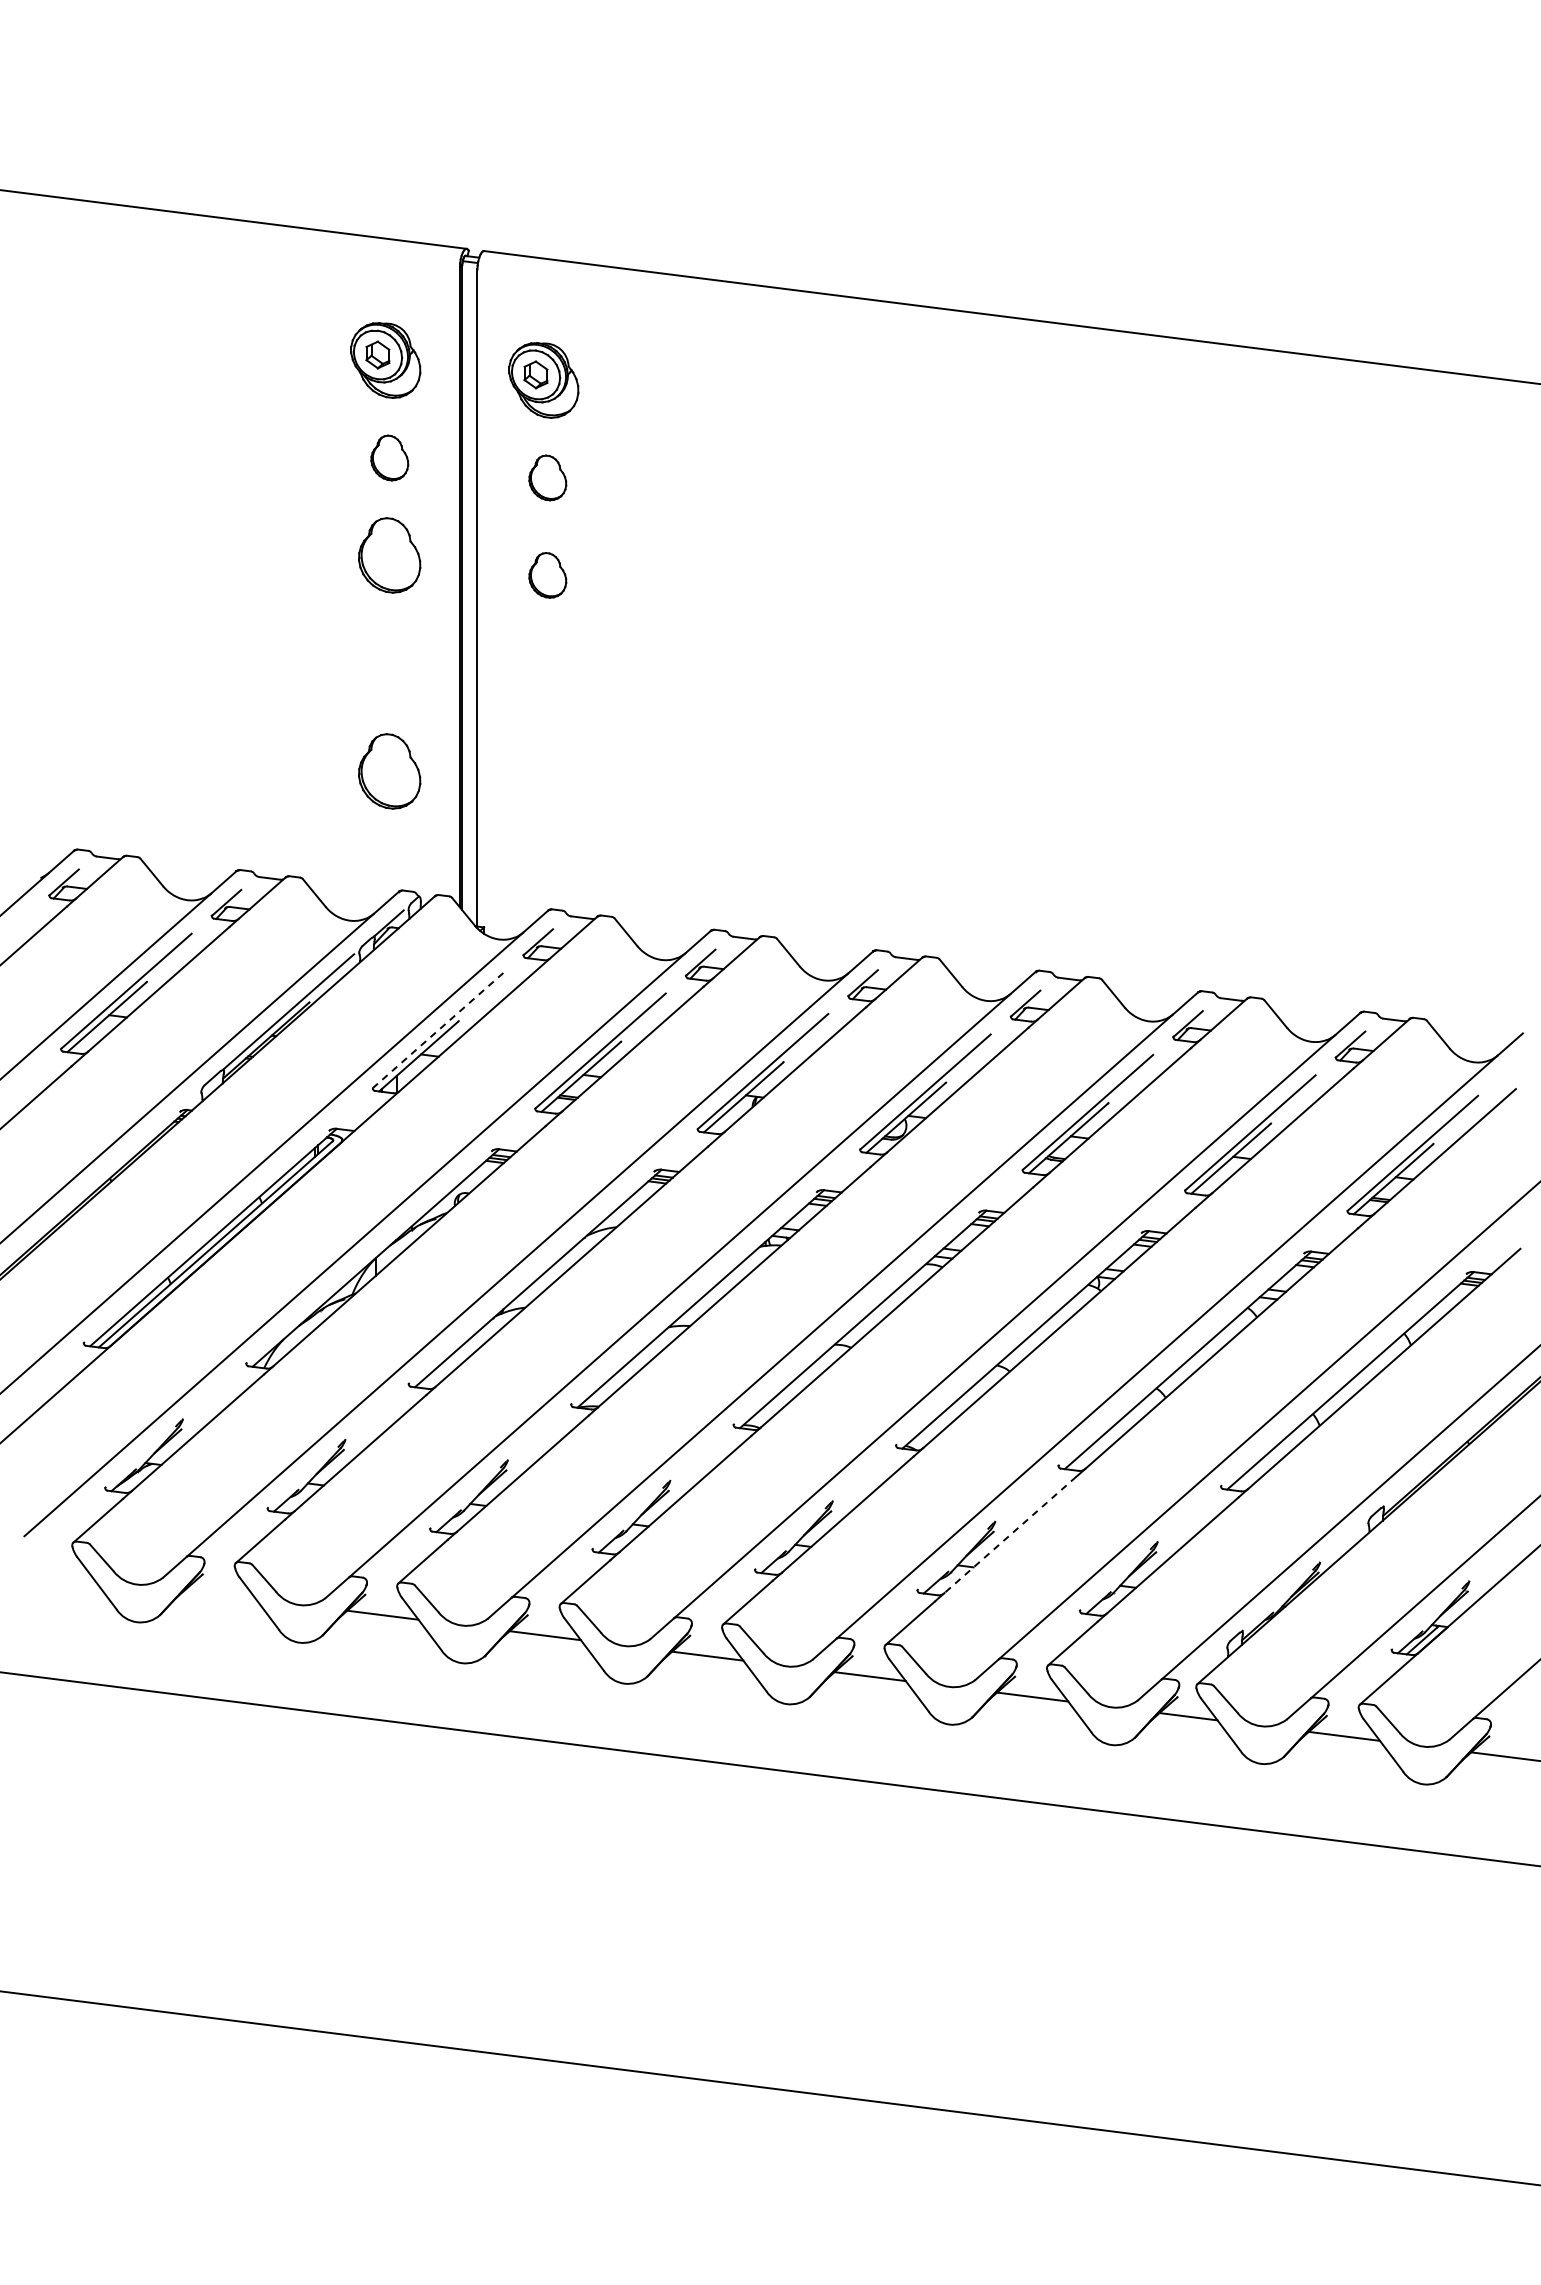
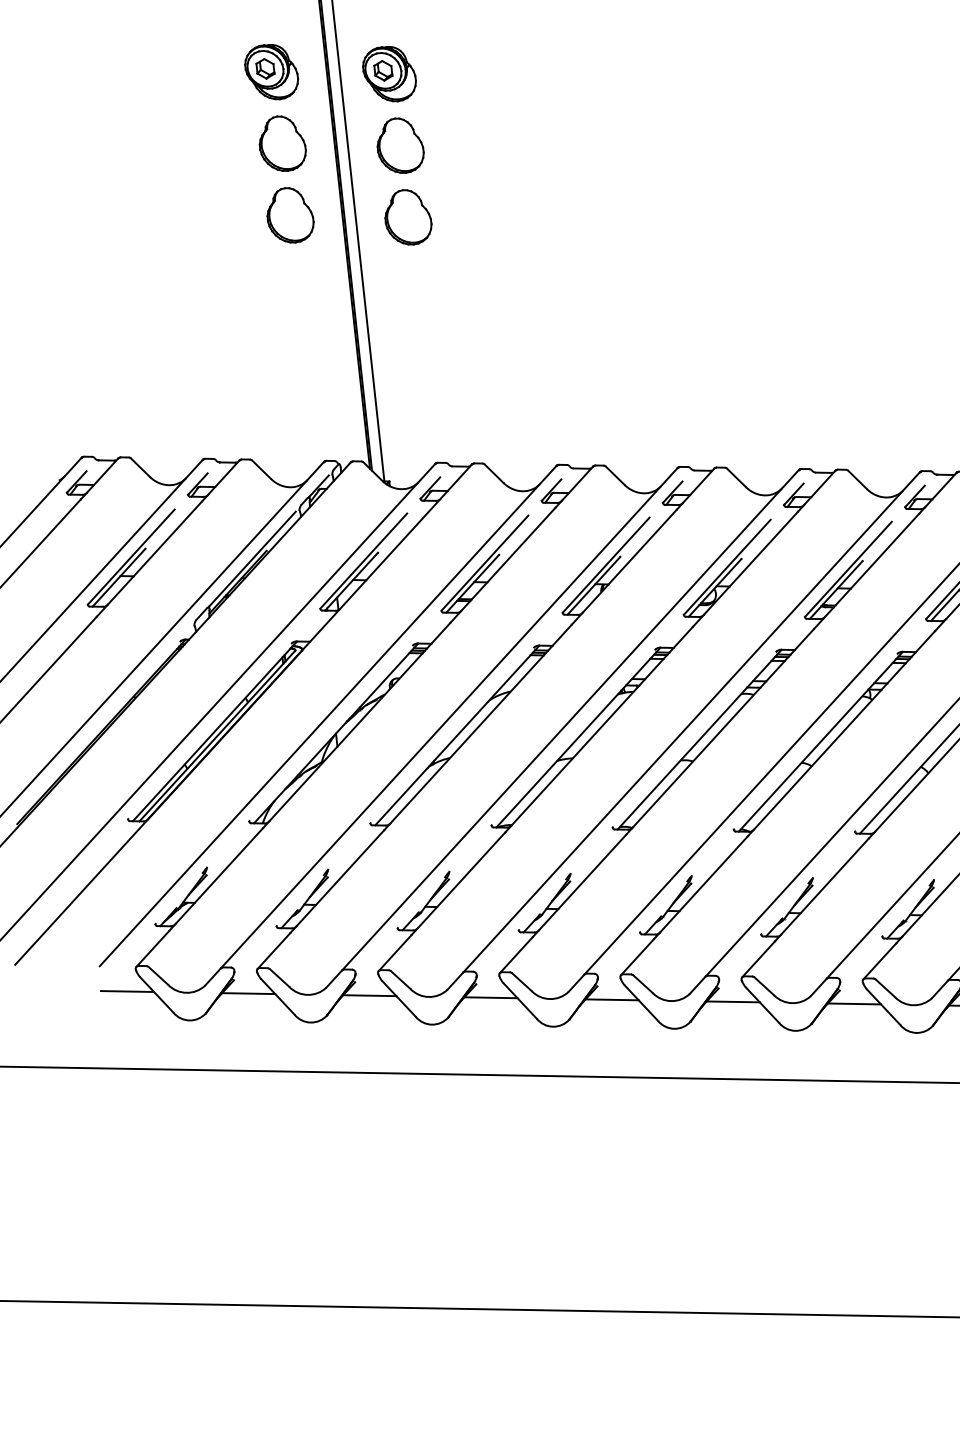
part: (389, 457) -> (282, 143), size x1.67
part: (547, 477) -> (400, 145), size x1.67
part: (547, 575) -> (407, 217), size x1.67
part: (389, 771) -> (307, 374), removed
line: (437, 1030) -> (363, 561), dashed -> solid
line: (1010, 1534) -> (825, 886), dashed -> solid
line: (57, 1573) -> (127, 990), added
line: (220, 1594) -> (248, 993), added

